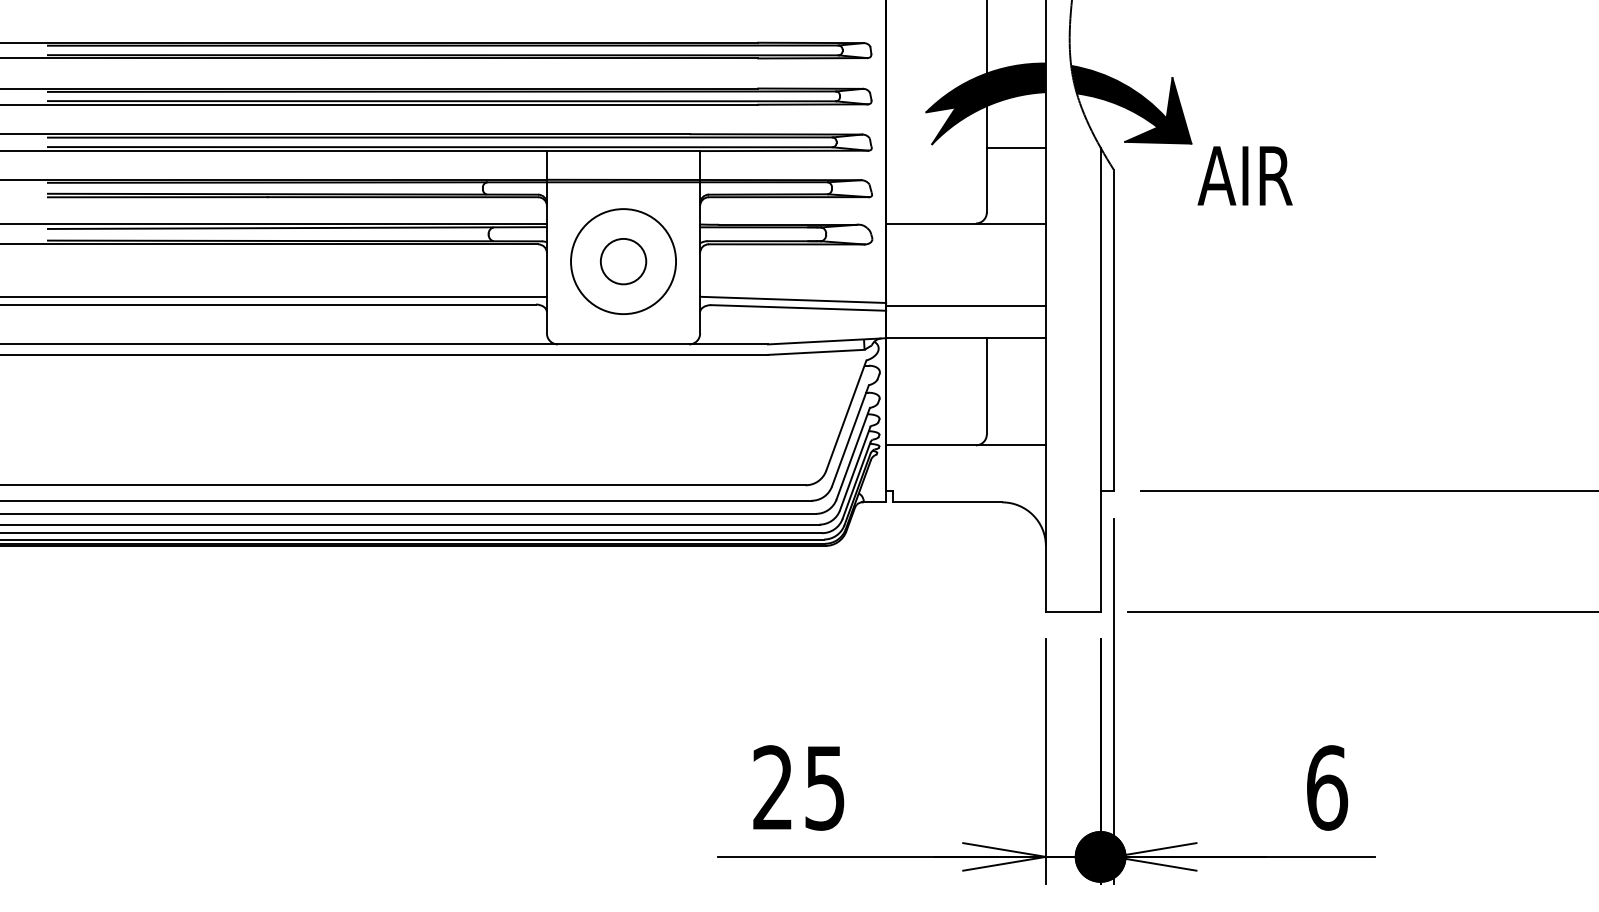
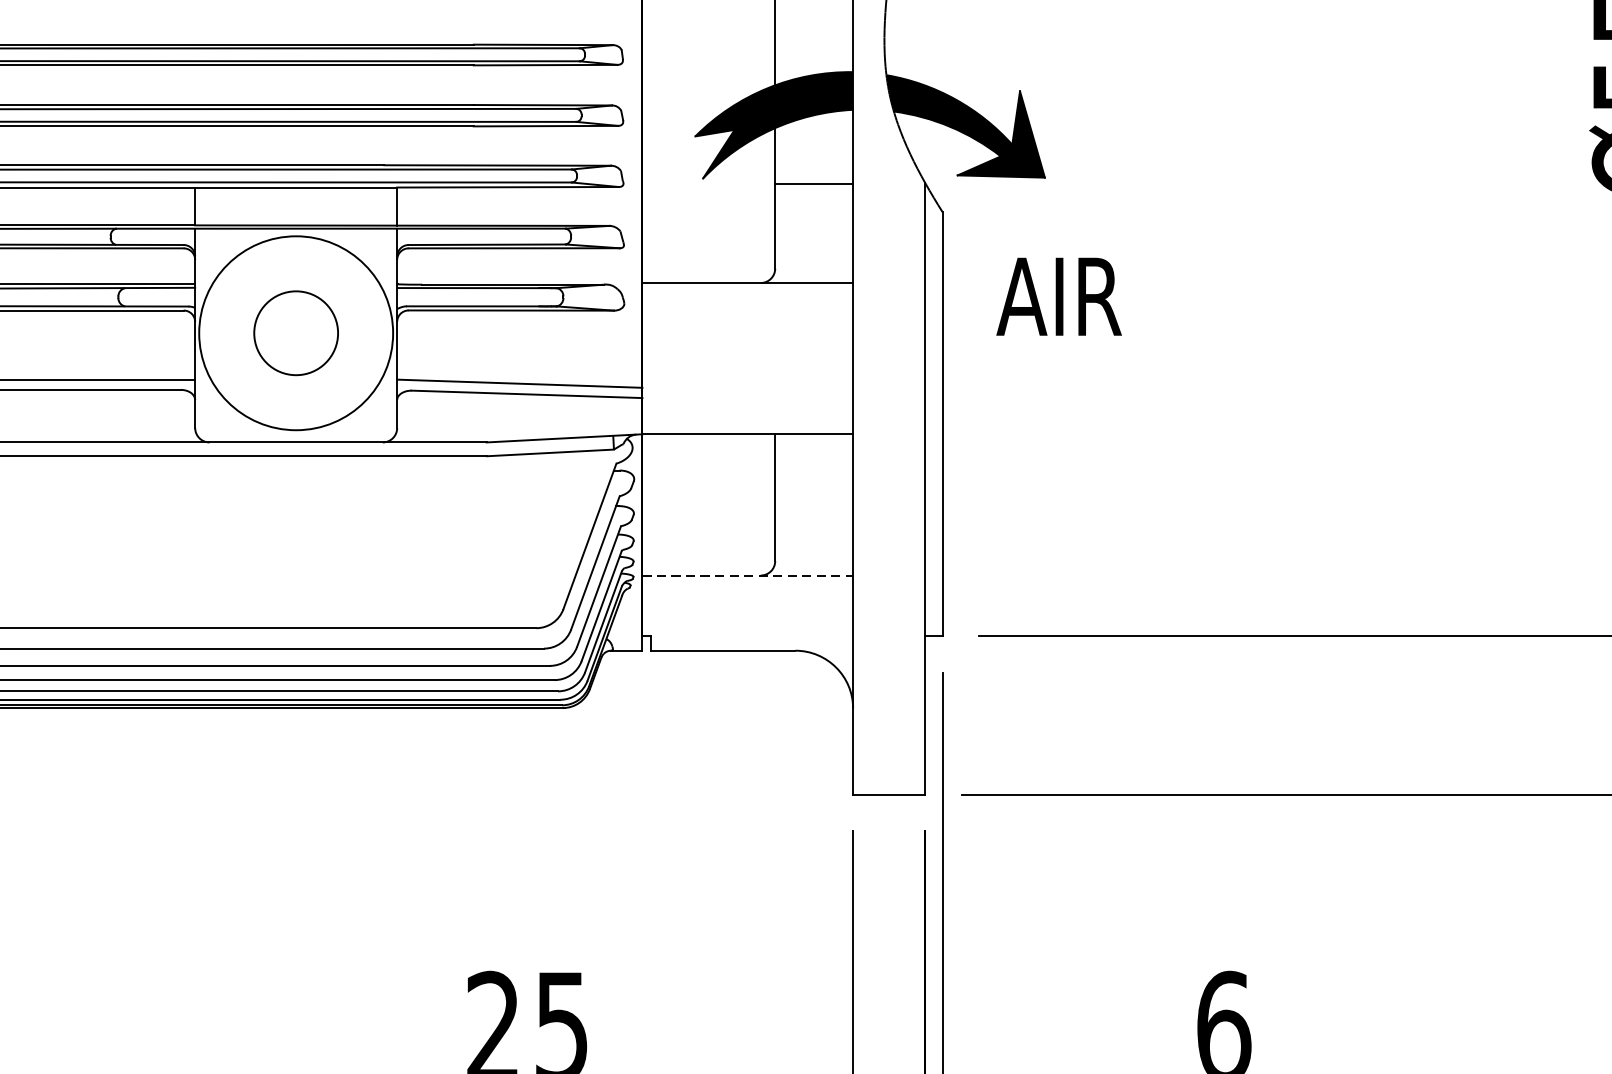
text: (1244, 175) -> (1058, 296), moved
circle: (623, 261) -> (296, 333), size x1.4
circle: (623, 261) -> (296, 333), size x1.4
line: (965, 305) -> (747, 391), removed
line: (966, 445) -> (748, 575), solid -> dashed

